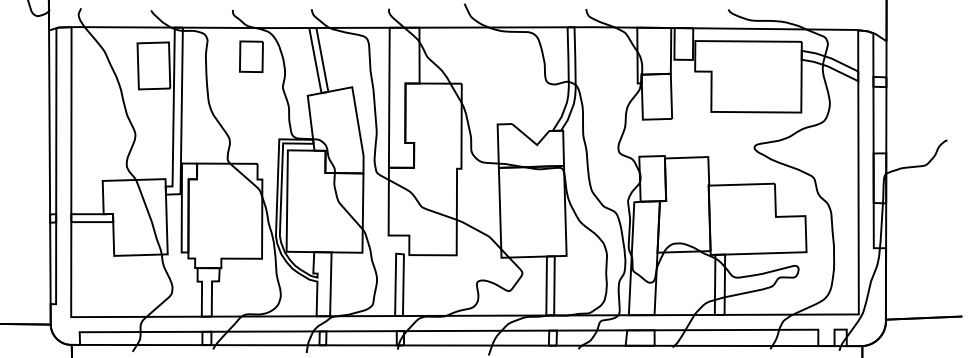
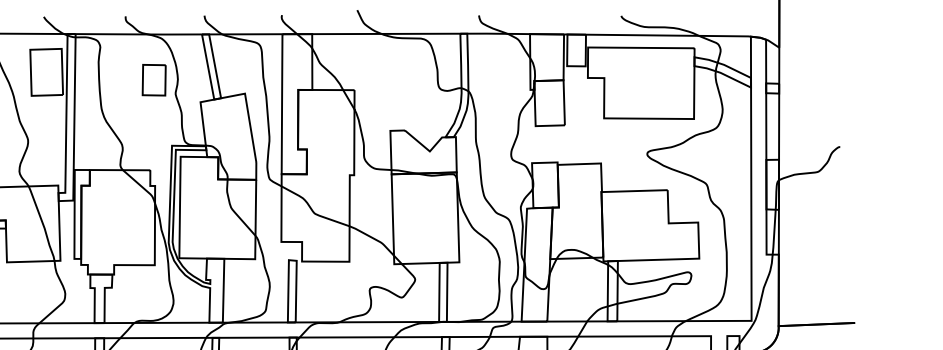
part: (251, 56) -> (154, 79), moved

